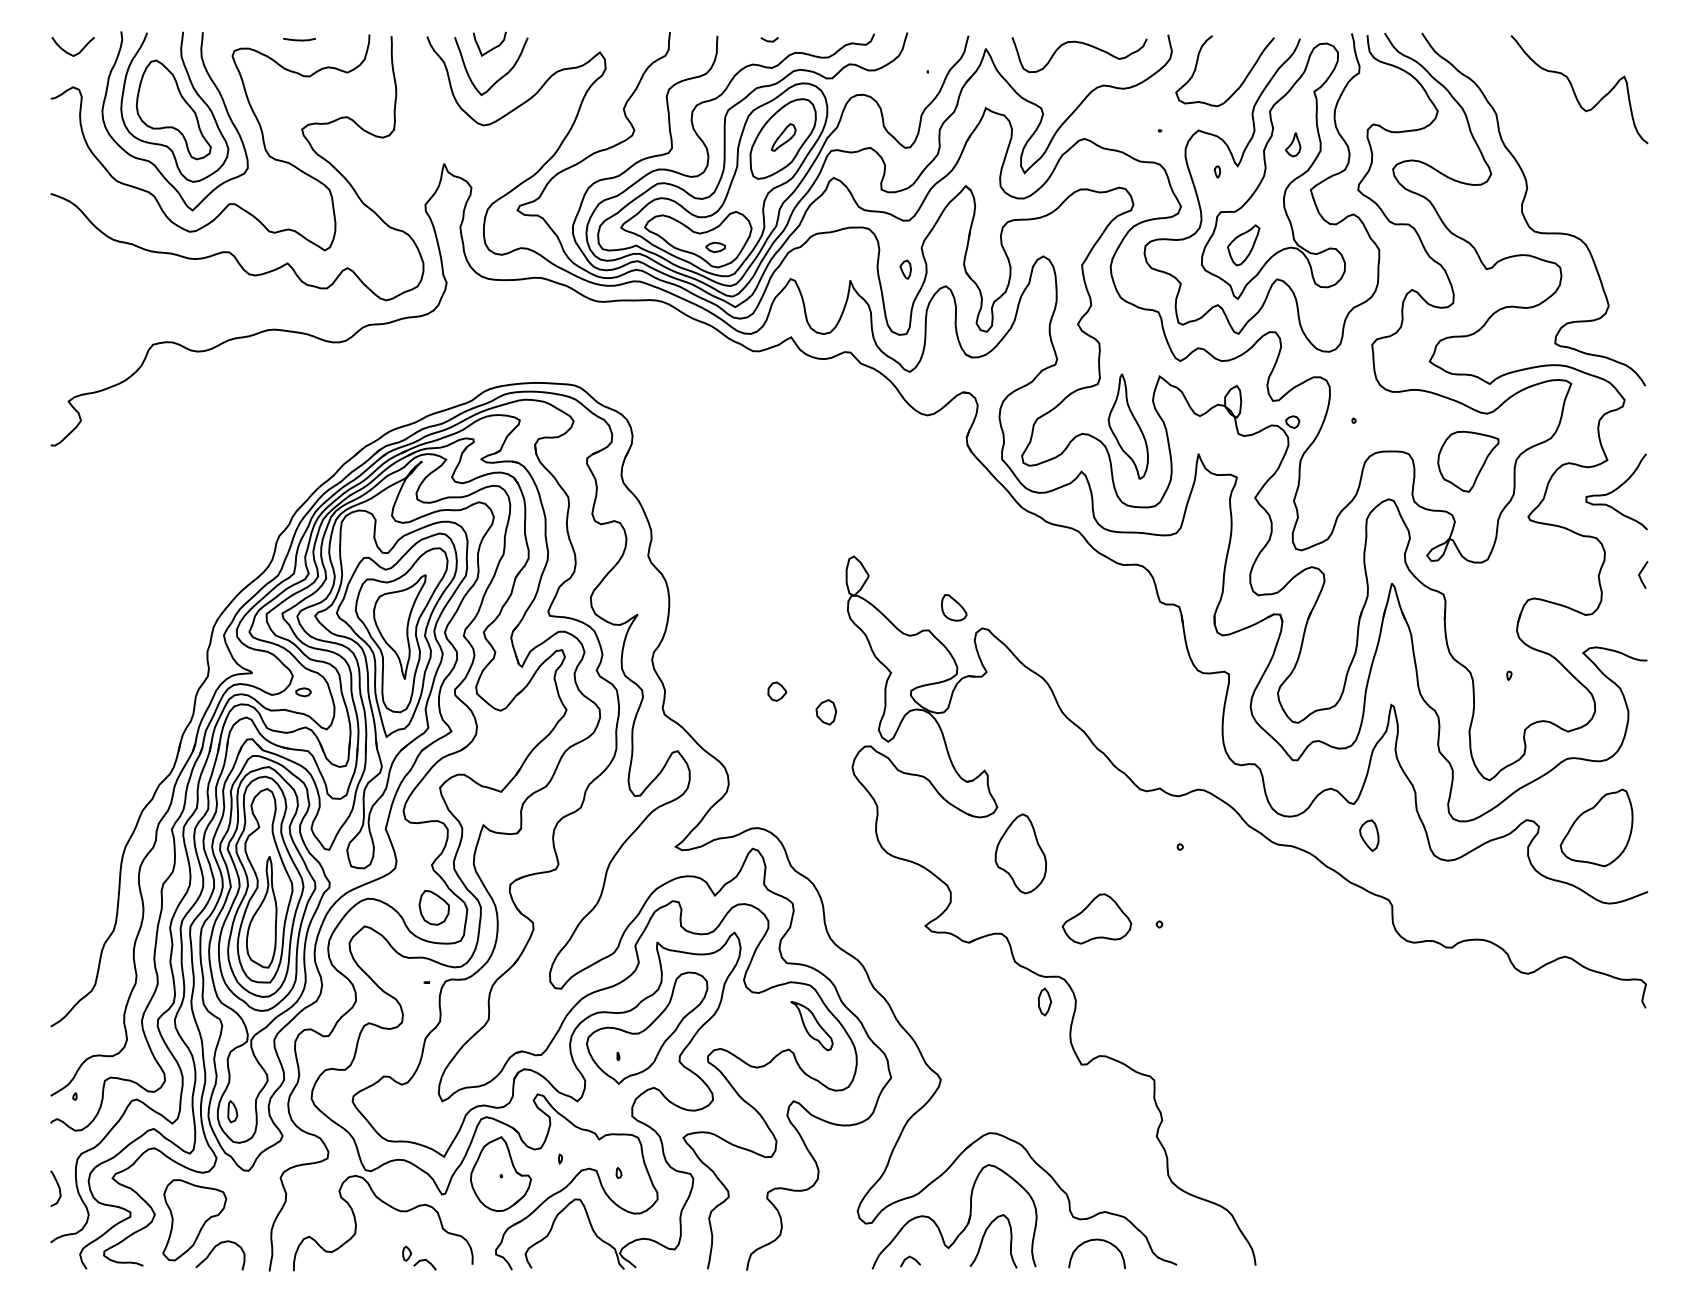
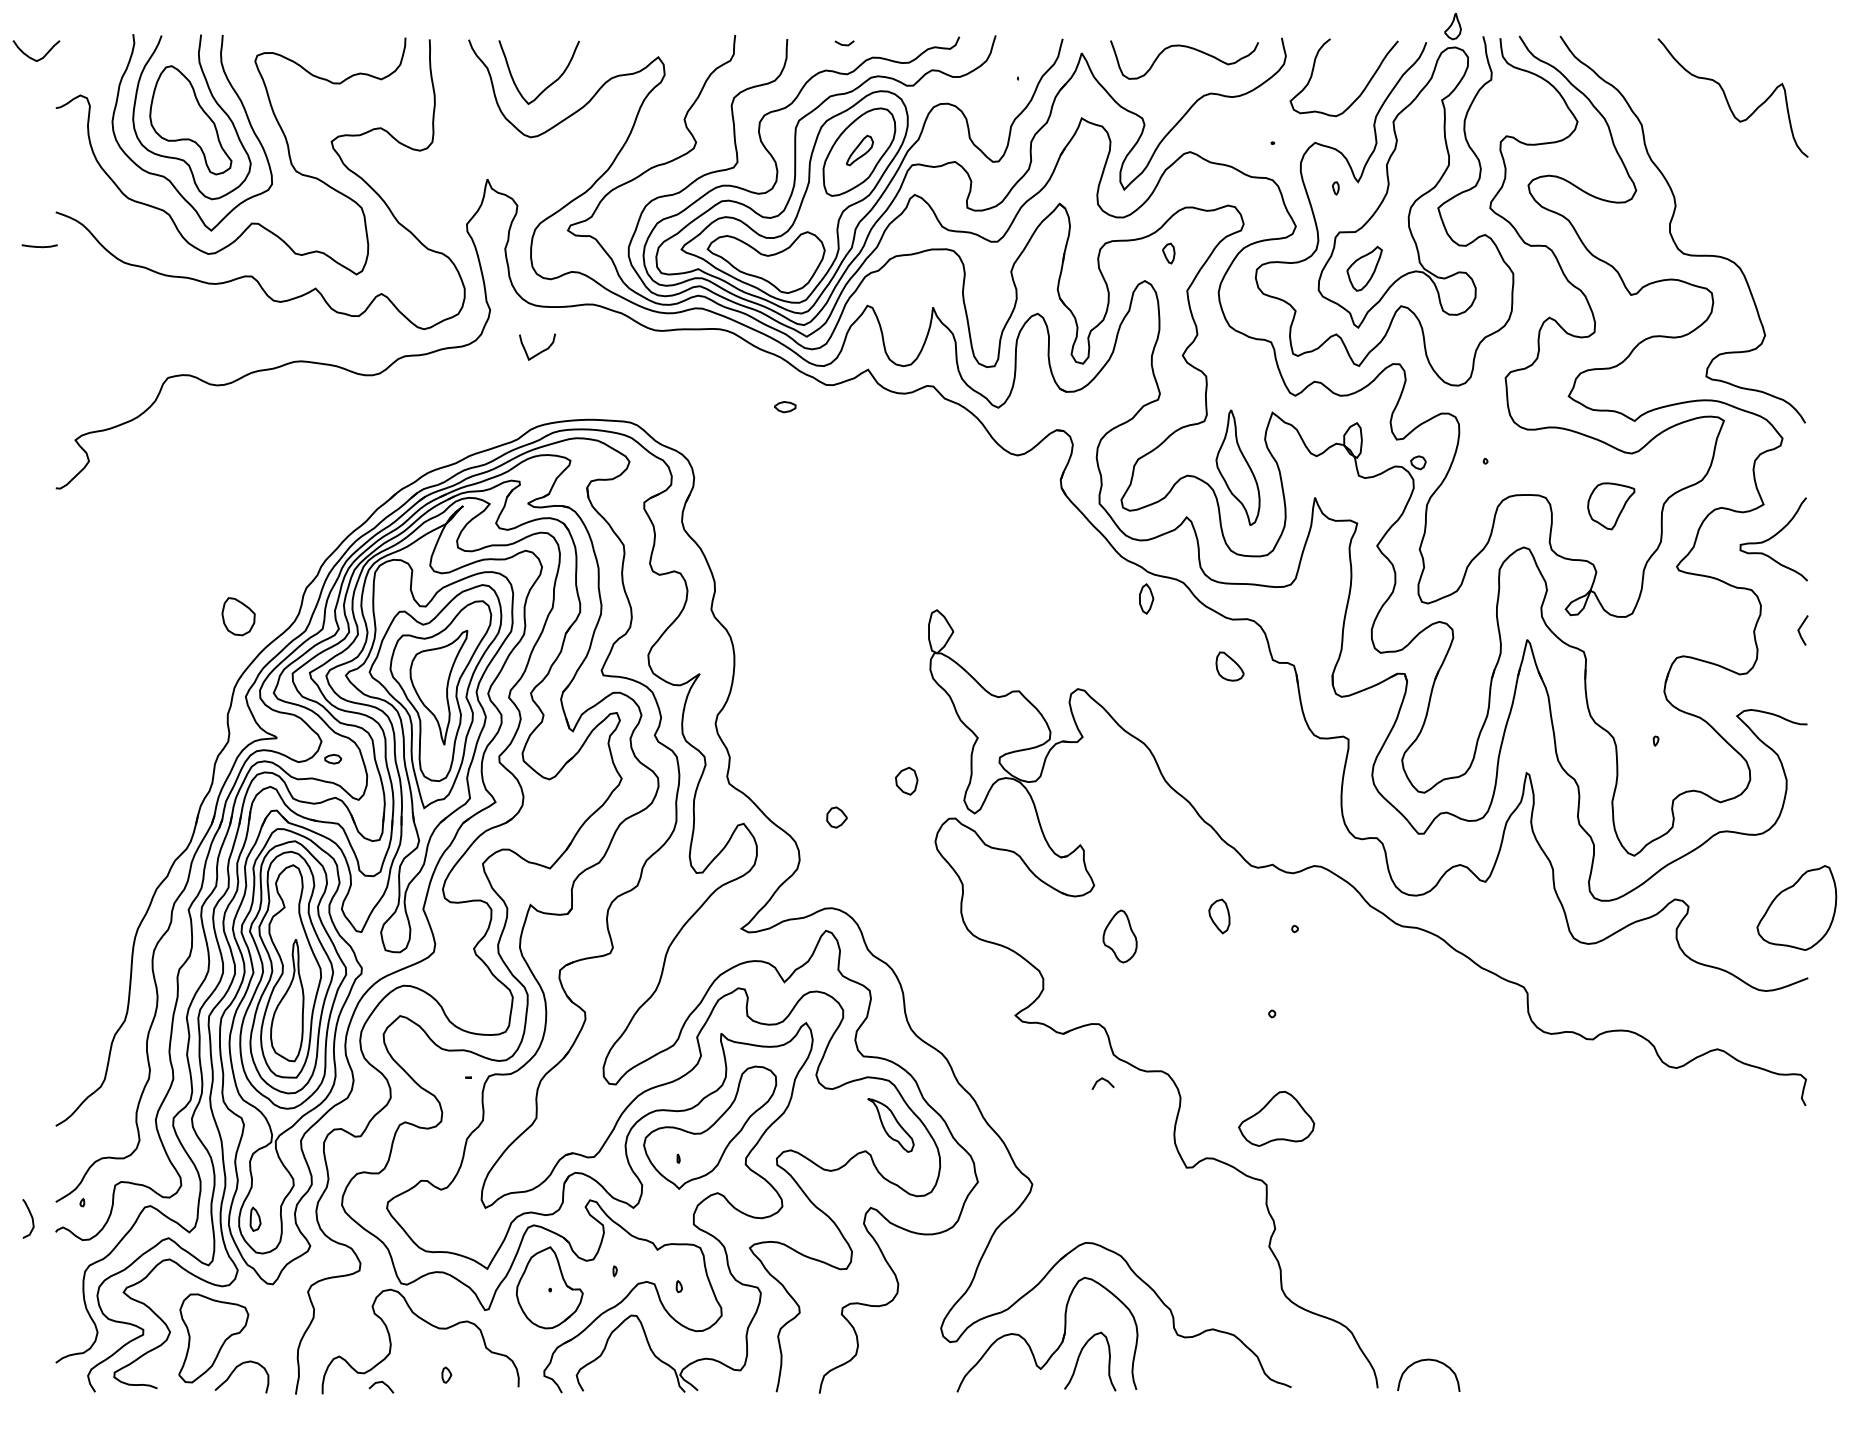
curve: (299, 39) -> (39, 246), moved
curve: (492, 48) -> (540, 351), moved
curve: (70, 53) -> (33, 58), moved
part: (1292, 144) -> (1452, 26), moved
part: (715, 247) -> (785, 407), moved
part: (905, 269) -> (1168, 253), moved
part: (1468, 461) -> (1611, 506), size x0.7
part: (953, 607) -> (1229, 666), moved
part: (776, 691) -> (836, 817), moved
part: (1596, 827) -> (1796, 907), moved
part: (1369, 835) -> (1219, 916), moved
part: (1020, 853) -> (1119, 936), size x0.6
part: (434, 907) -> (238, 616), moved
part: (1096, 918) -> (1276, 1118), moved
part: (1044, 1001) -> (1146, 598), moved
curve: (57, 1186) -> (30, 1216), moved
curve: (1101, 1241) -> (1433, 1361), moved
line: (910, 1258) -> (1103, 1080), moved
line: (425, 1261) -> (382, 1383), moved

